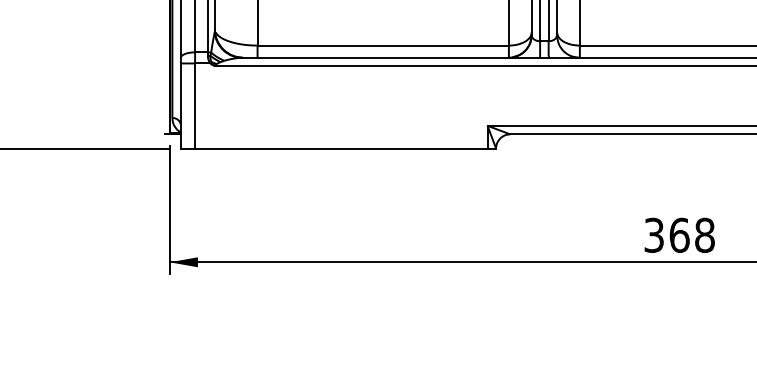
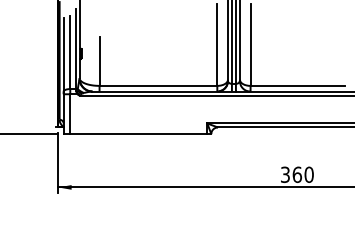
text: (703, 234) -> (308, 174), 368 -> 360

